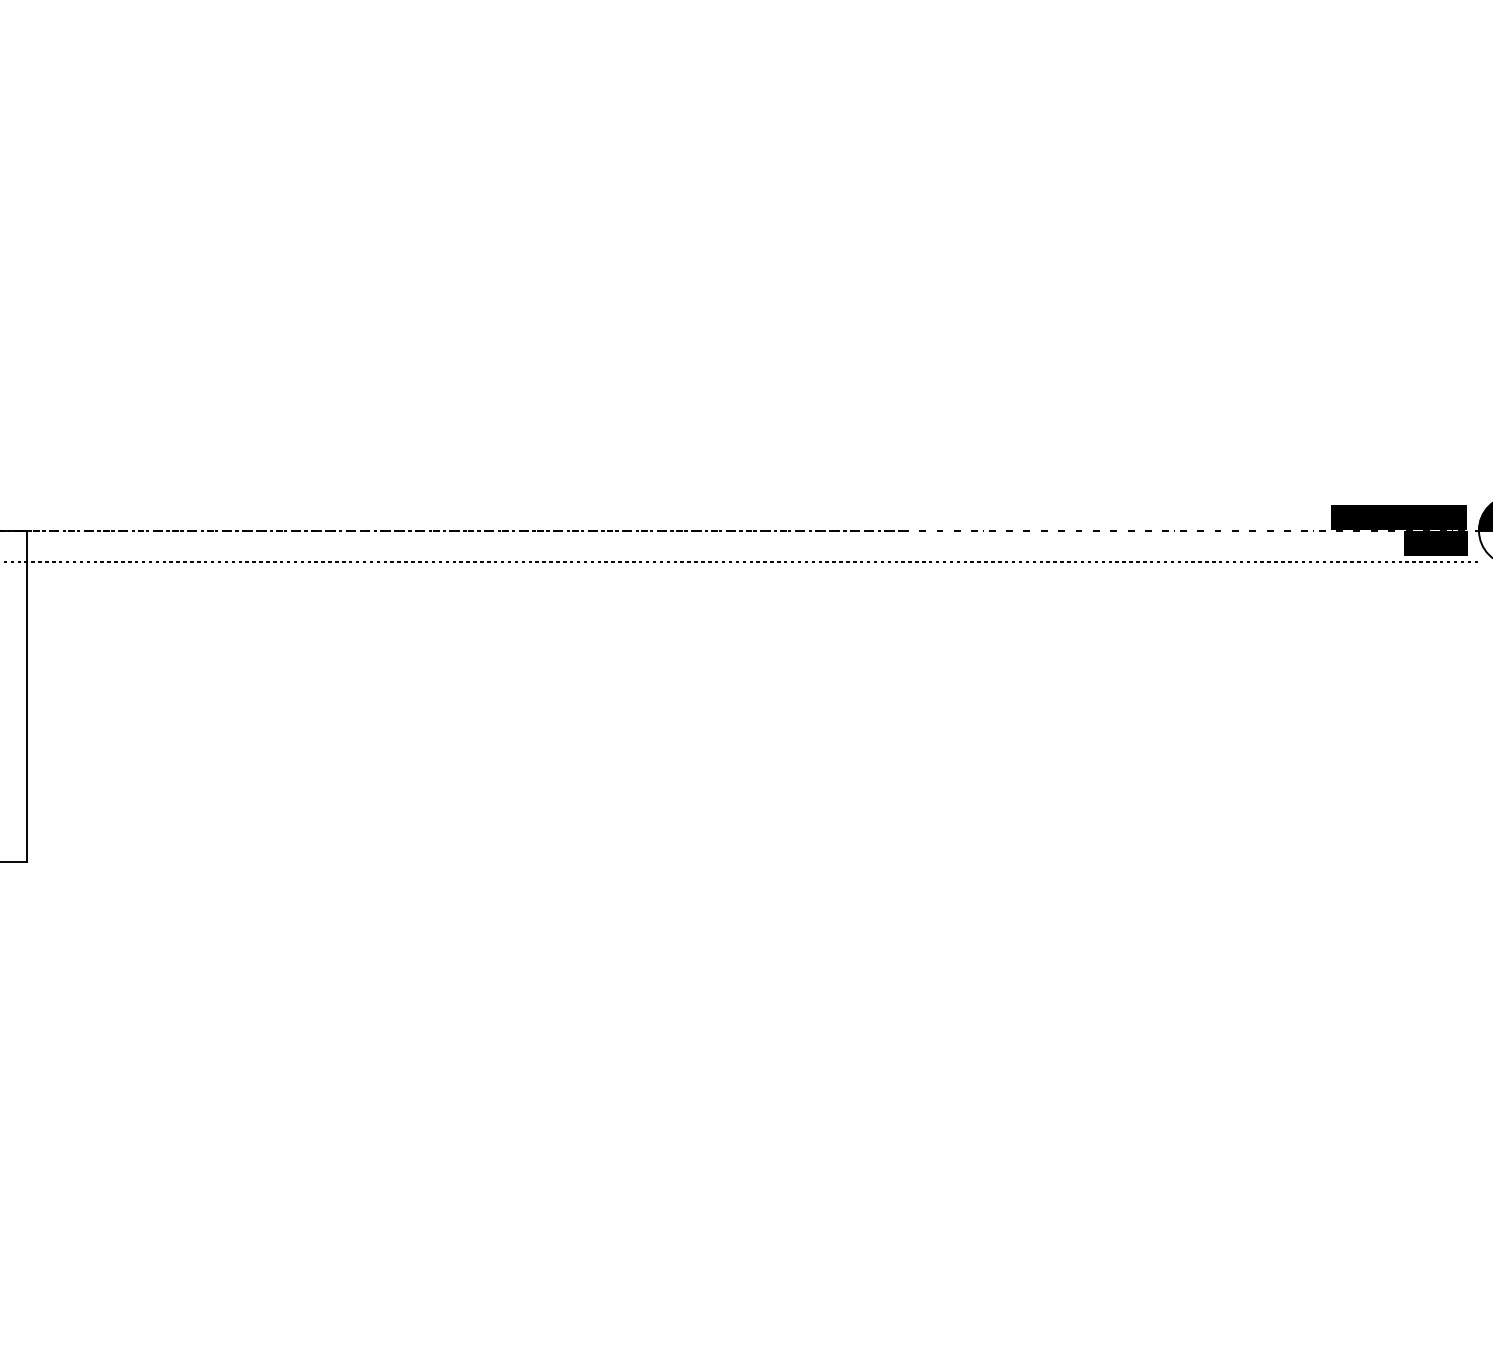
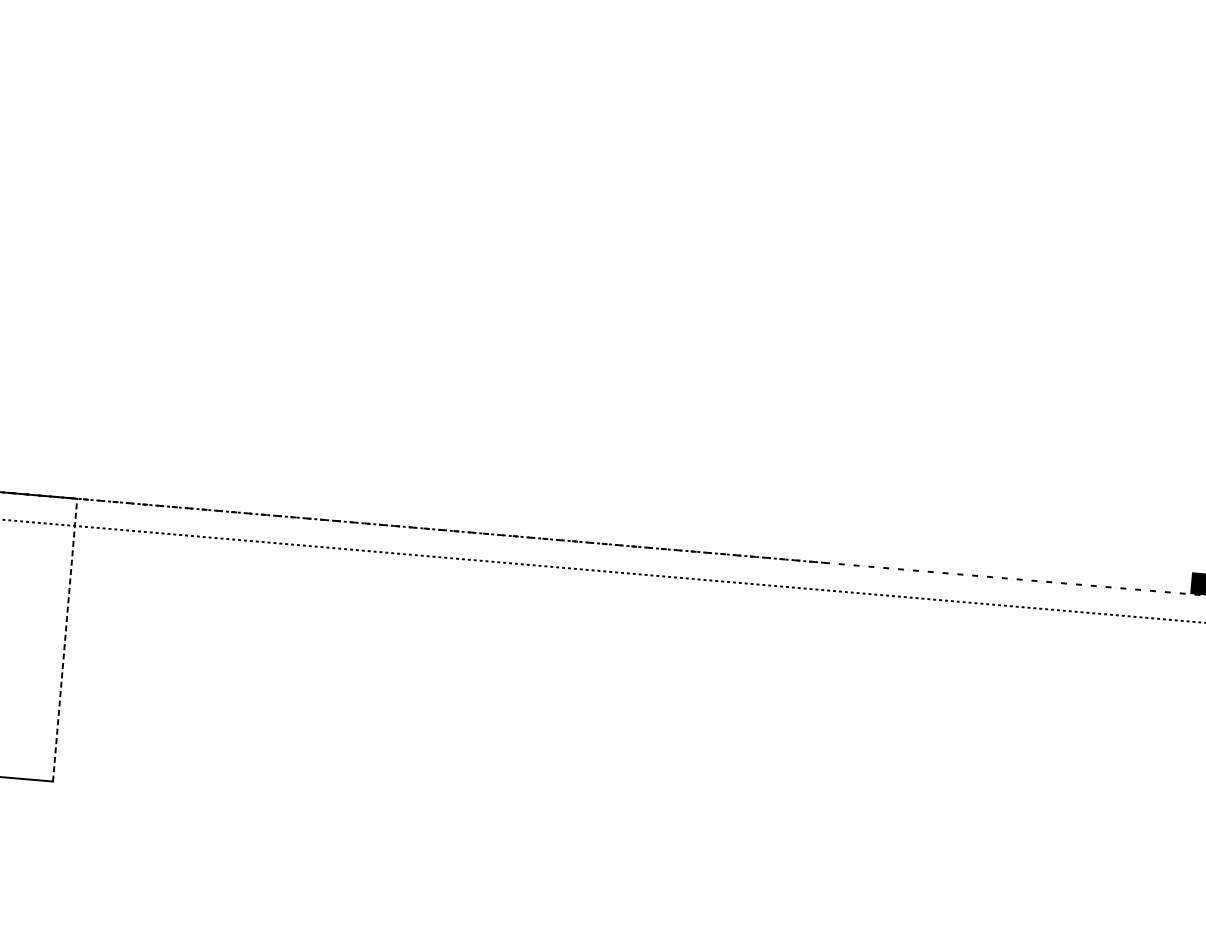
line: (26, 696) -> (65, 640), solid -> dashed

